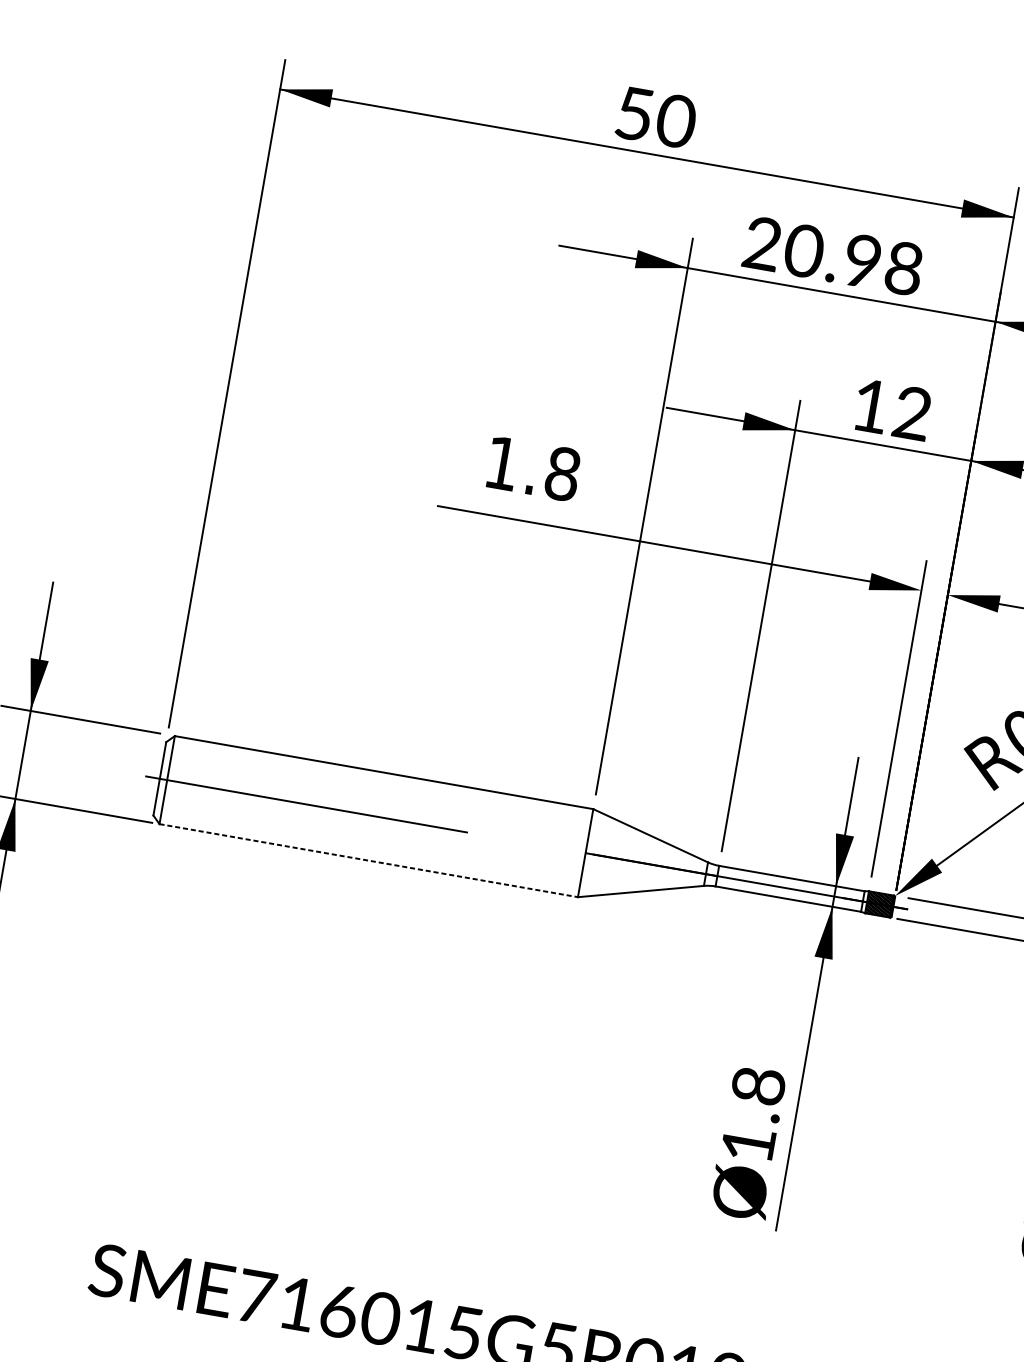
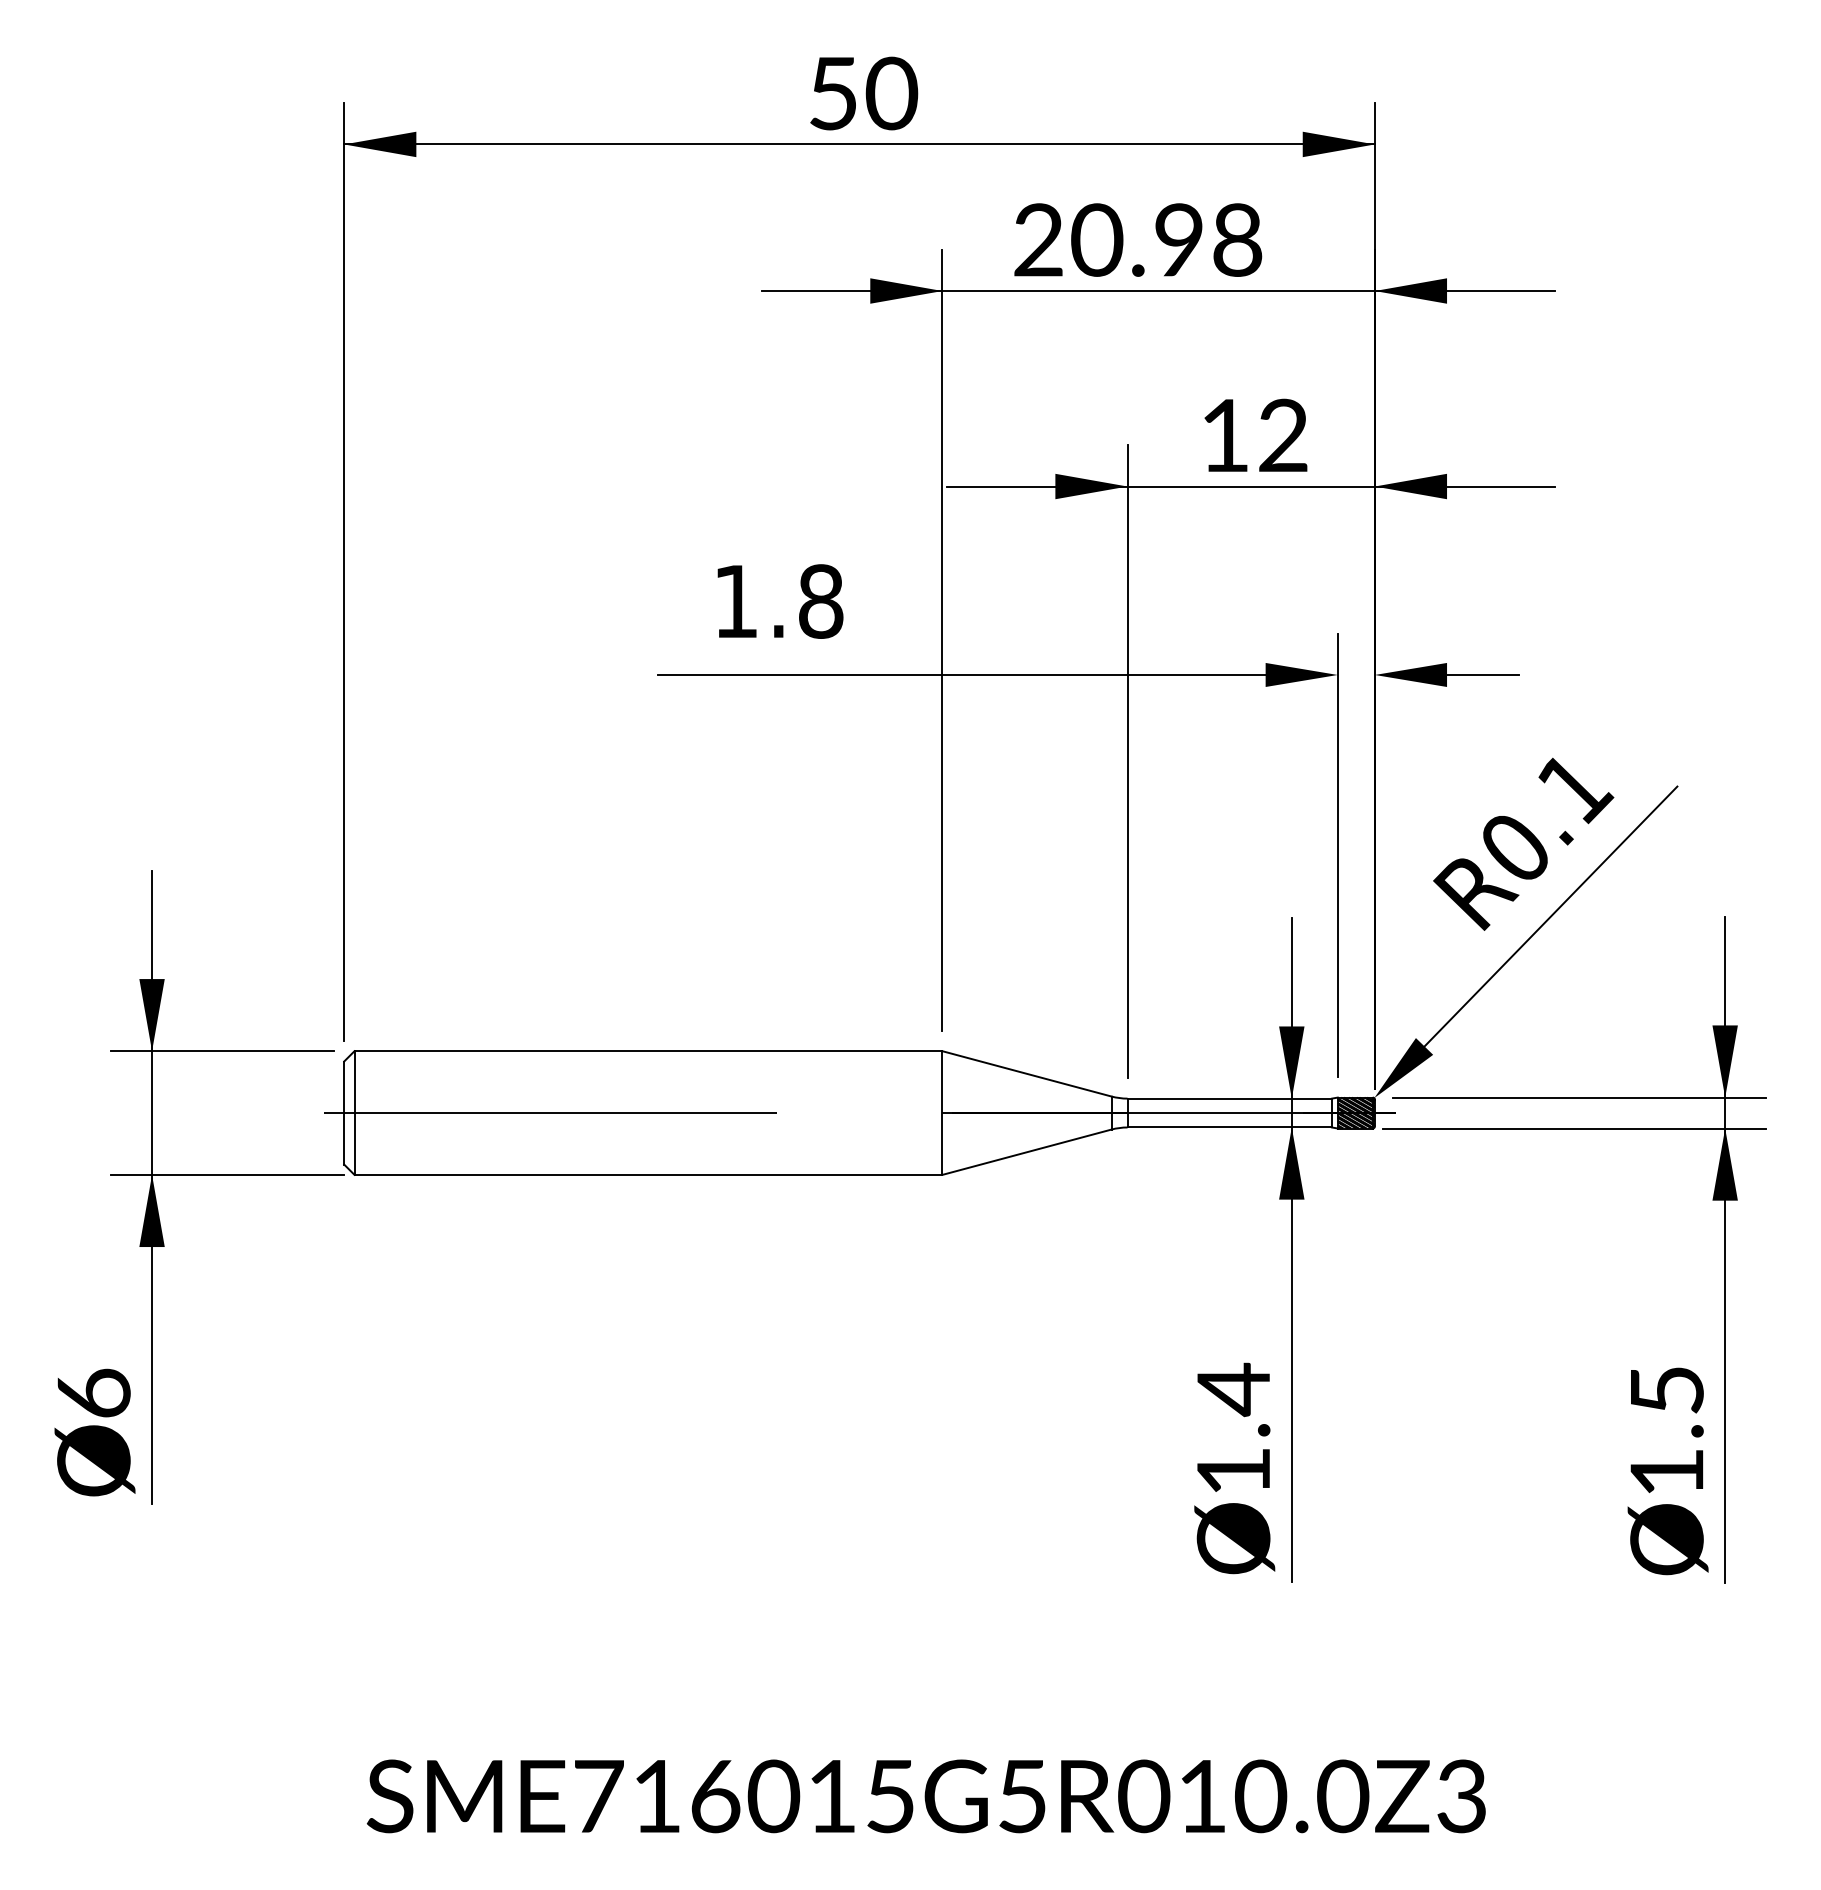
line: (368, 860) -> (648, 1174), dashed -> solid
text: (758, 1086) -> (1233, 1389), 1.8 -> 1.4

